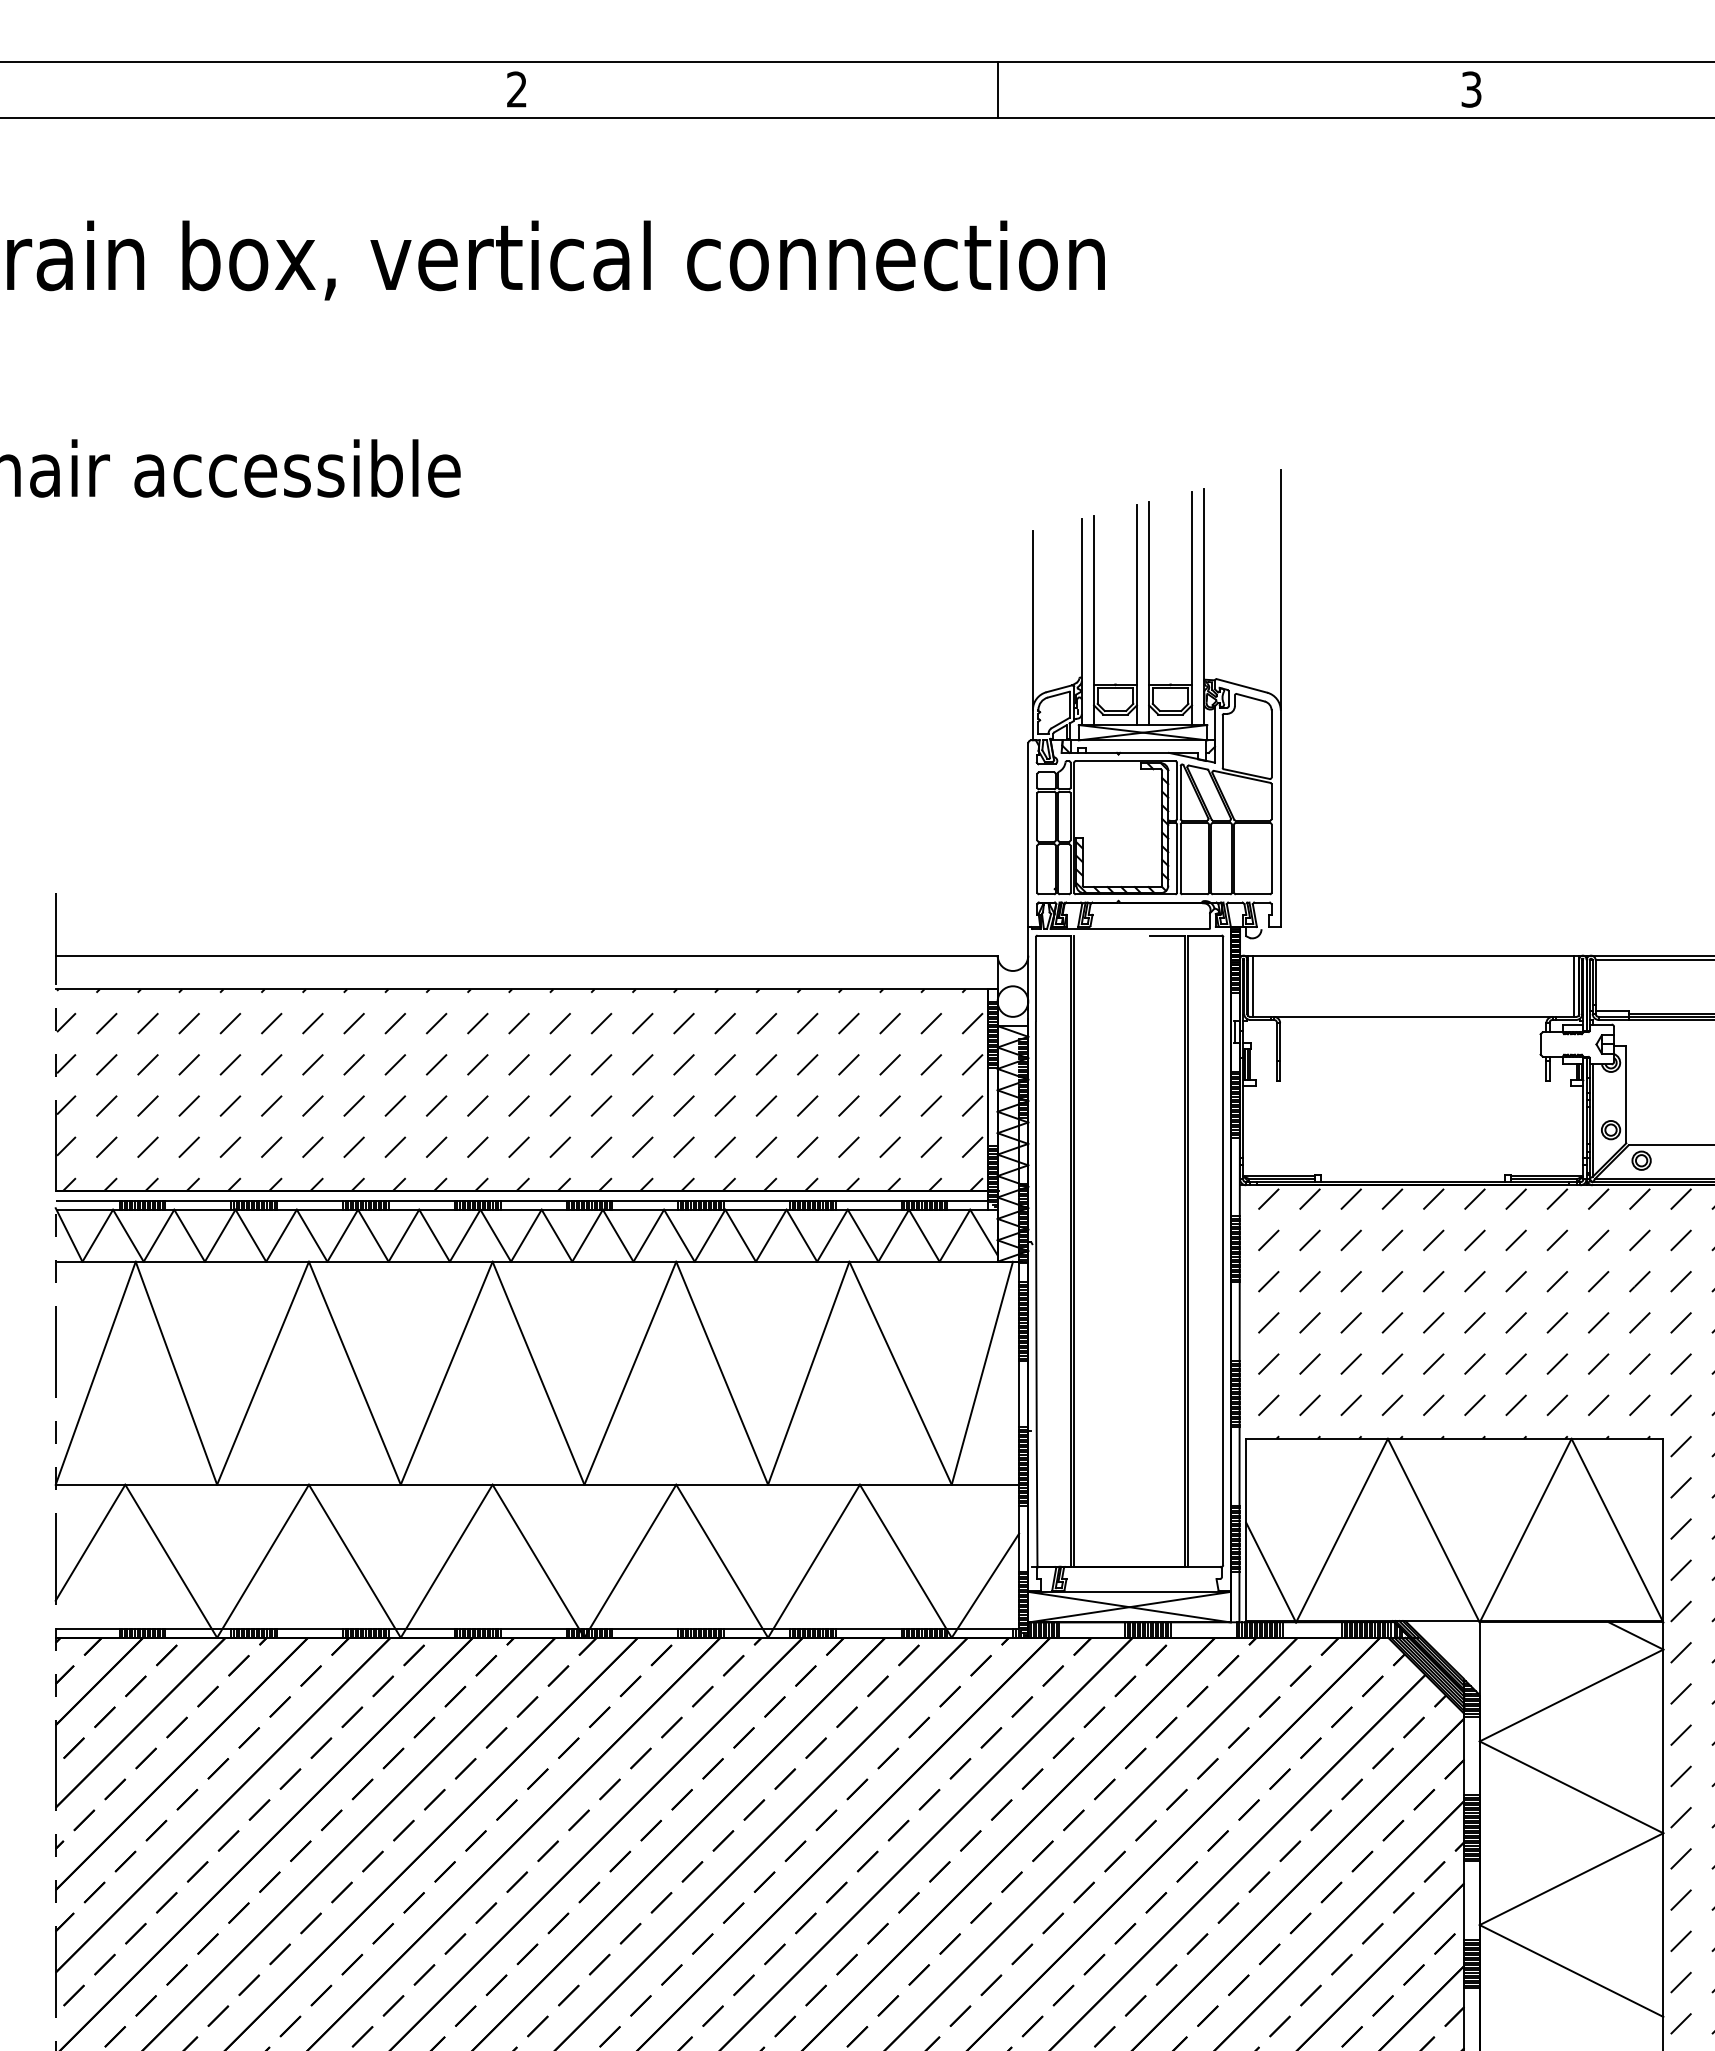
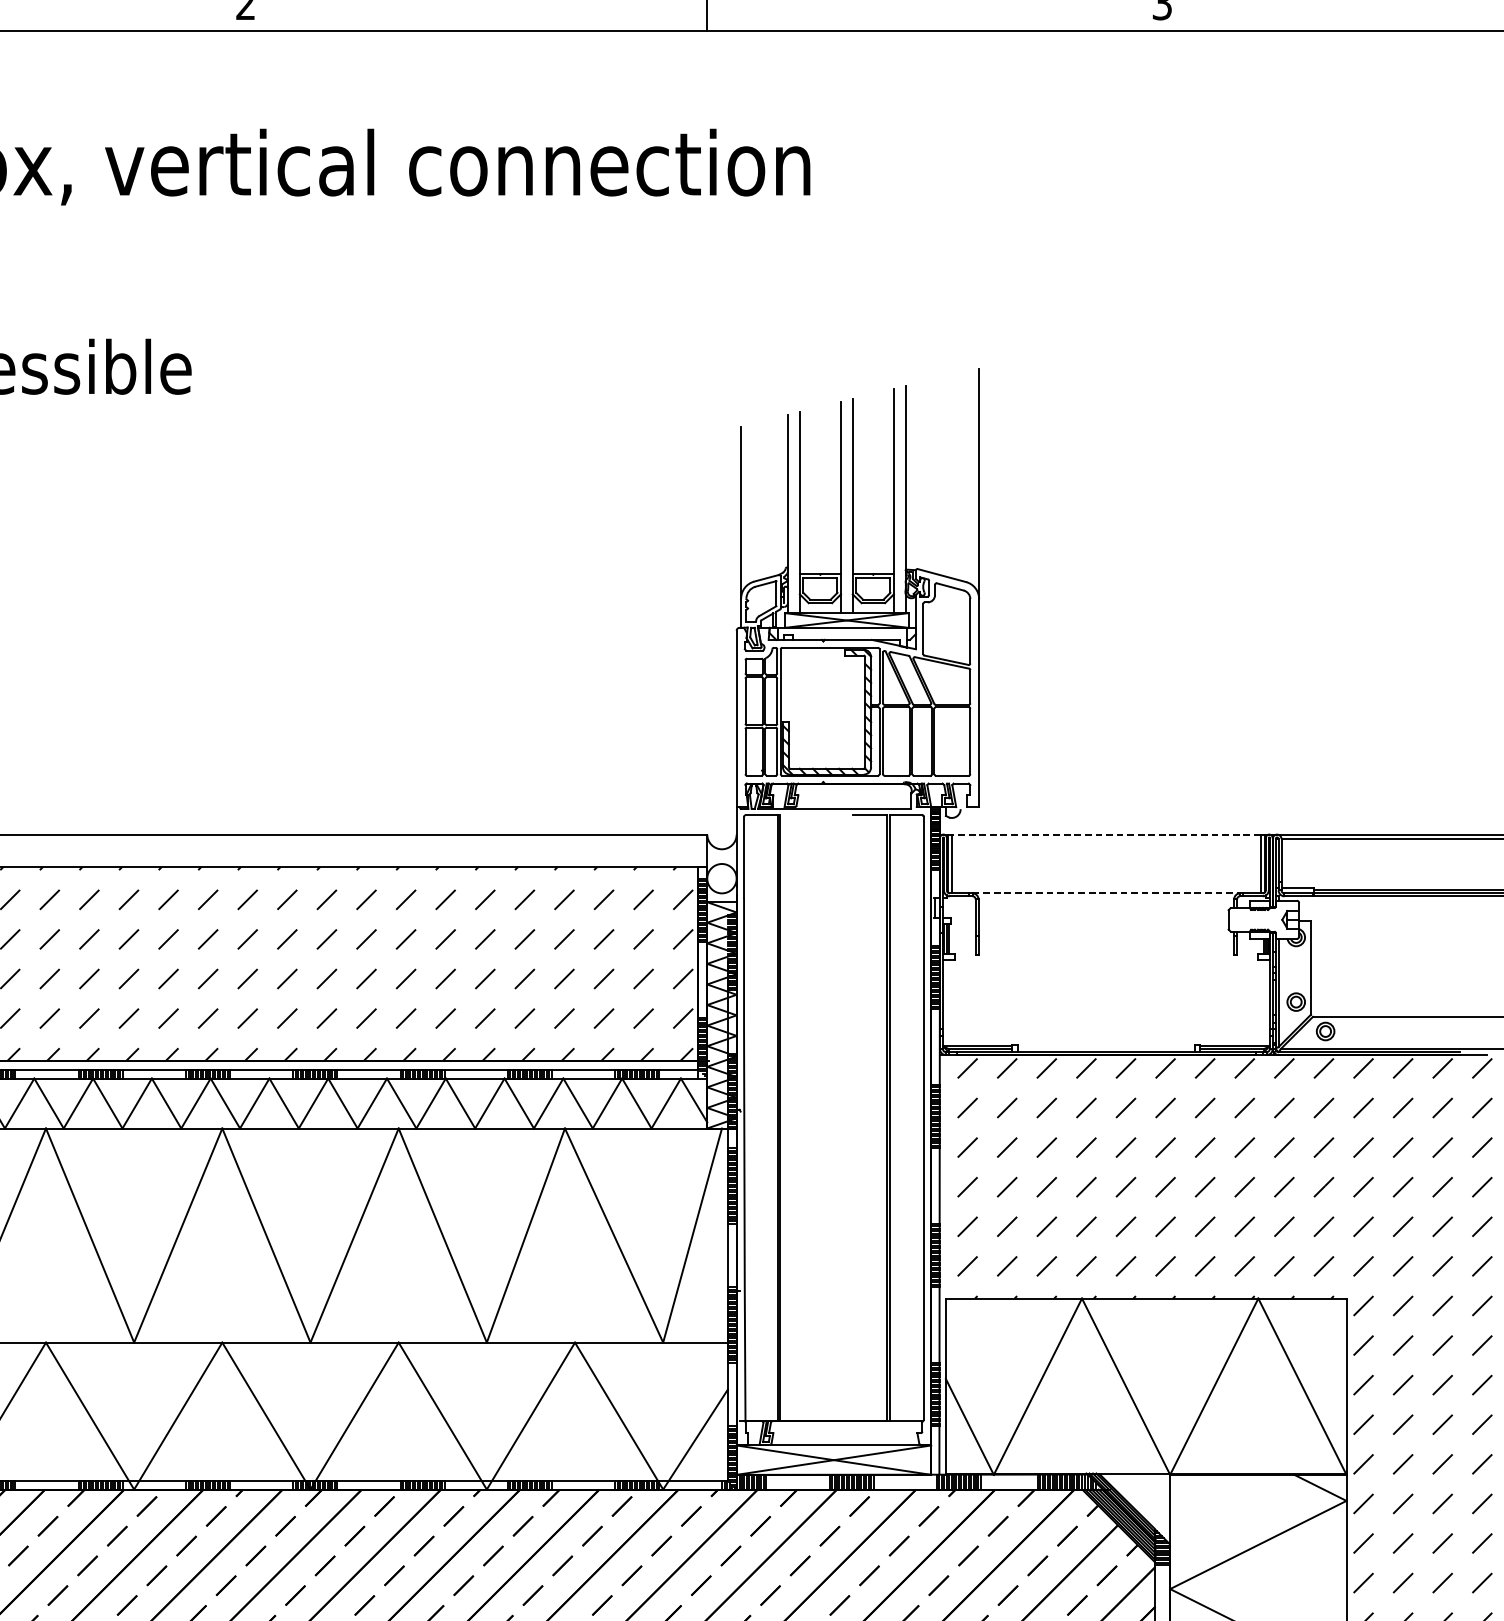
line: (1413, 955) -> (1106, 834), solid -> dashed
line: (1413, 1016) -> (1106, 893), solid -> dashed

